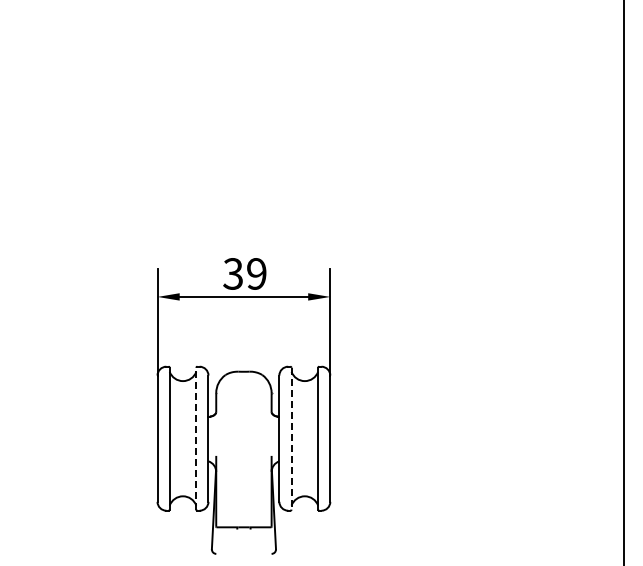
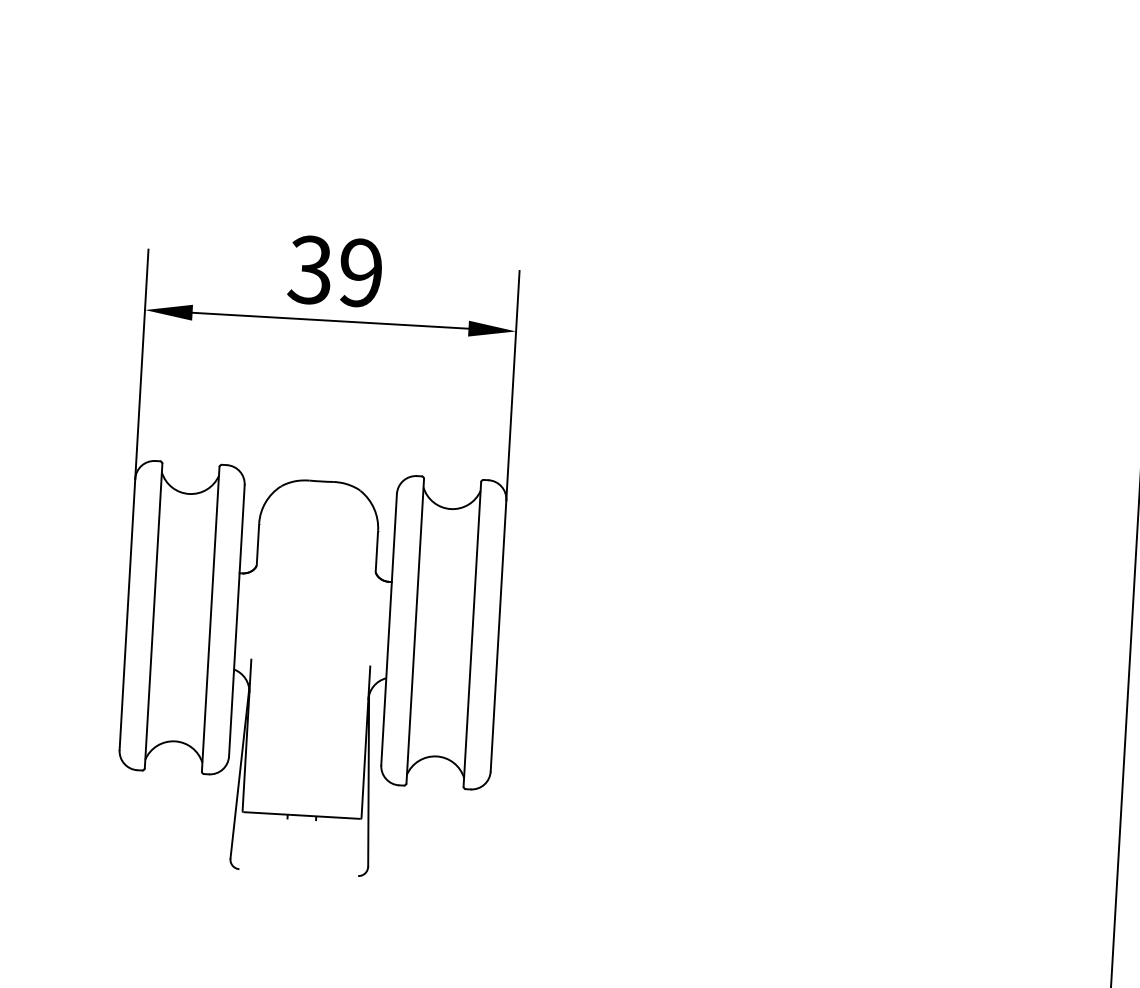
line: (196, 438) -> (211, 618), dashed -> solid
line: (291, 438) -> (415, 630), dashed -> solid

